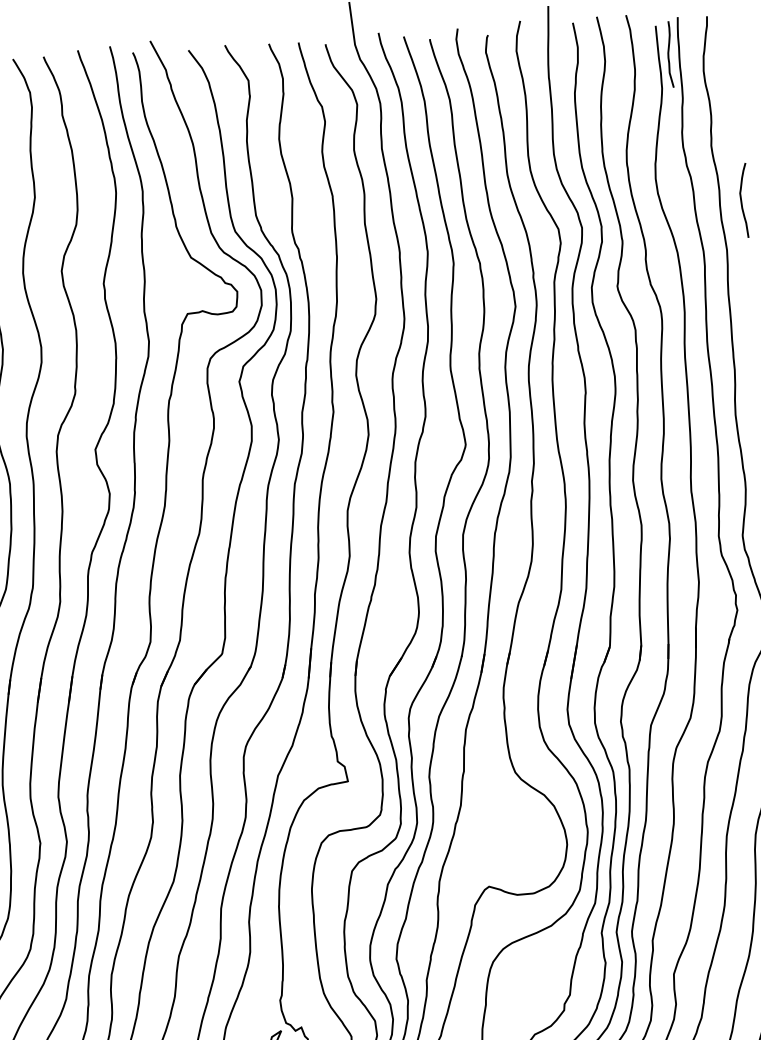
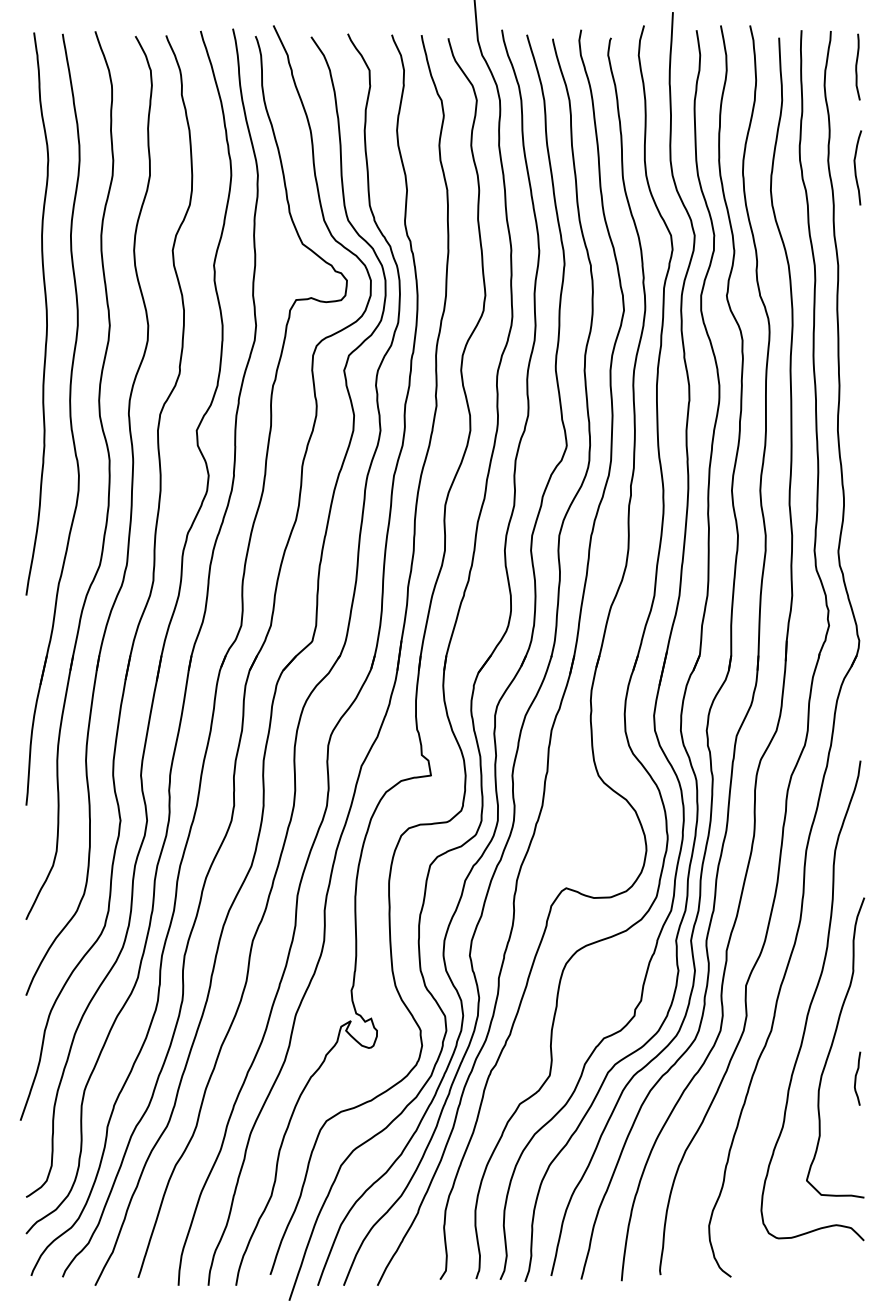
curve: (669, 53) -> (857, 66), moved
curve: (741, 200) -> (855, 167), moved

